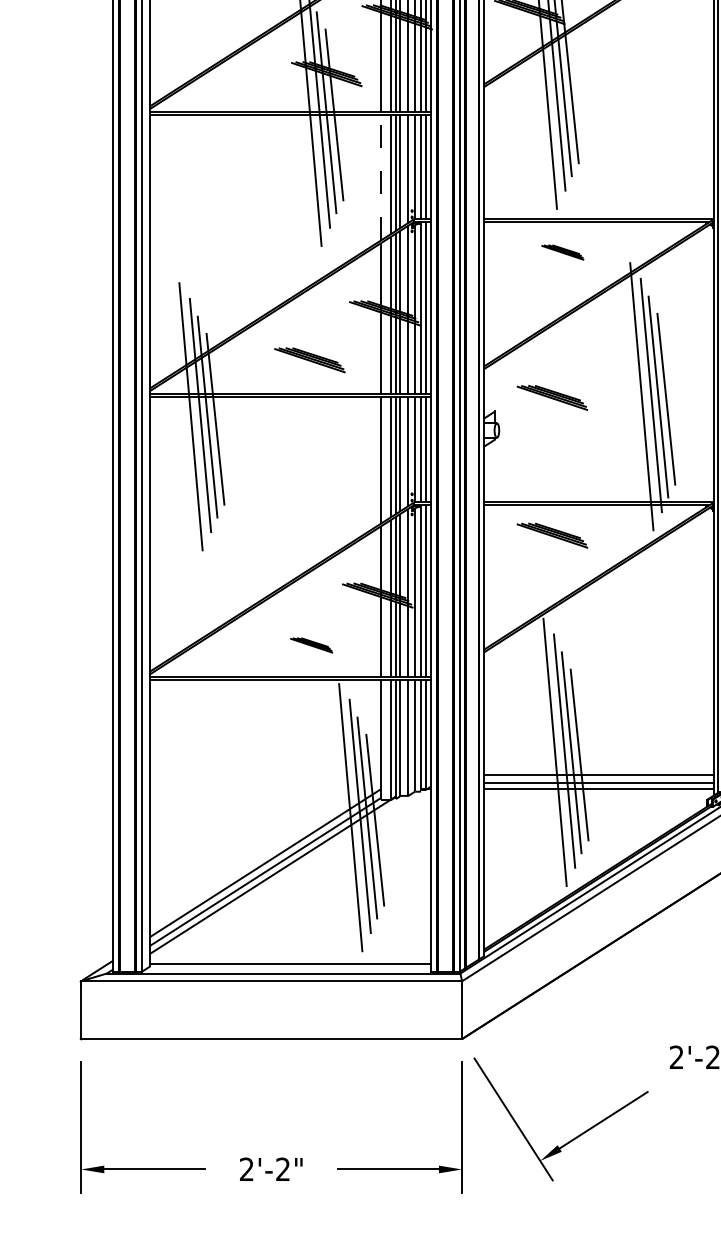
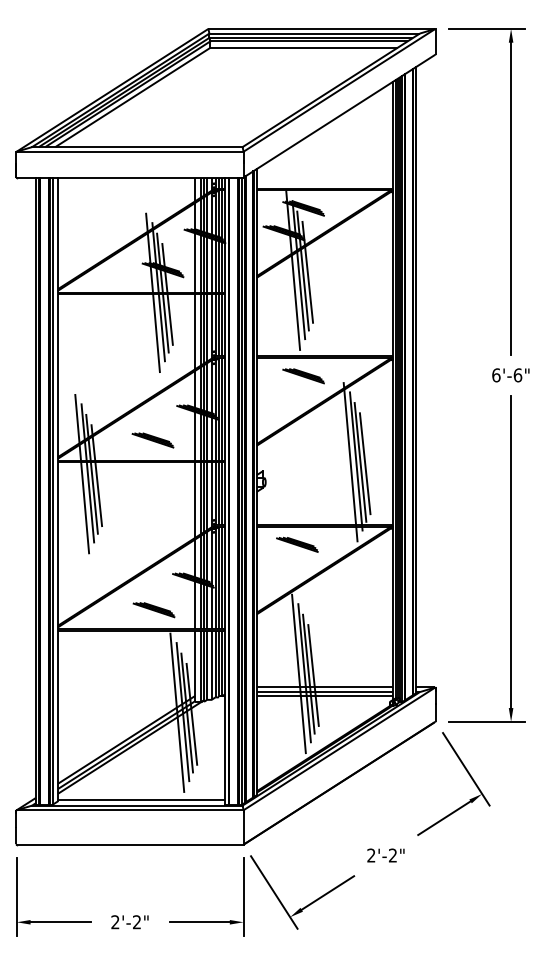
line: (381, 177) -> (195, 331), dashed -> solid
part: (562, 252) -> (303, 376), size x1.67
part: (552, 397) -> (297, 462), removed
part: (310, 645) -> (153, 610), size x1.67

